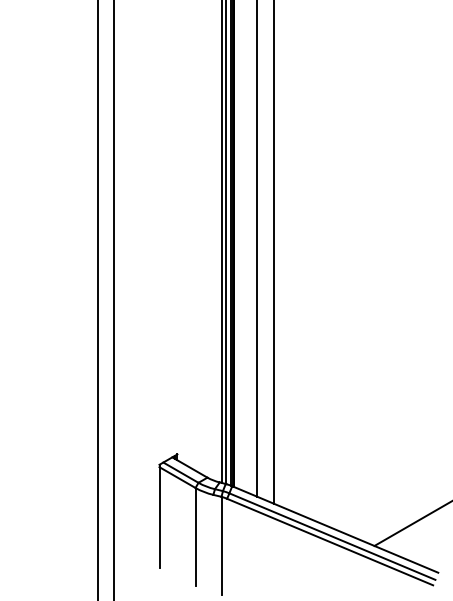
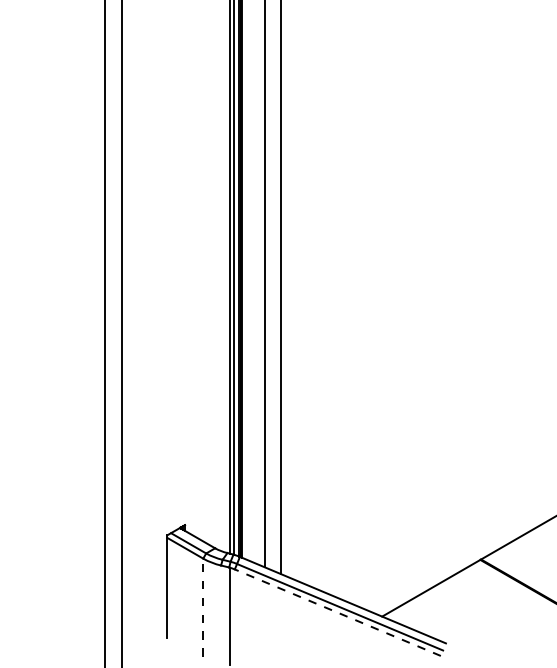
line: (195, 536) -> (203, 607), solid -> dashed
line: (329, 541) -> (337, 612), solid -> dashed

